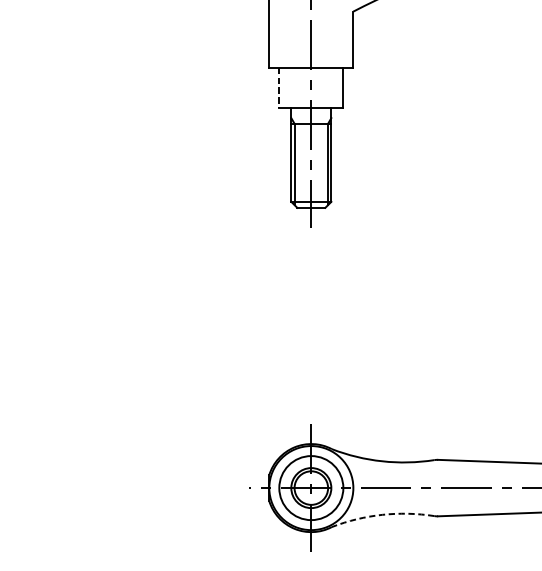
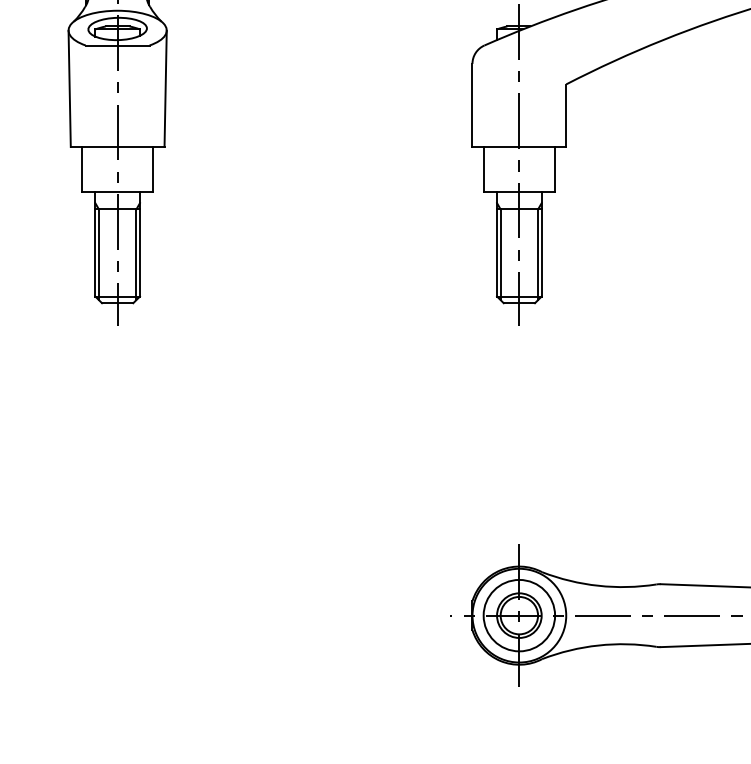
line: (279, 87) -> (483, 169), dashed -> solid
arc: (382, 514) -> (598, 645), dashed -> solid

